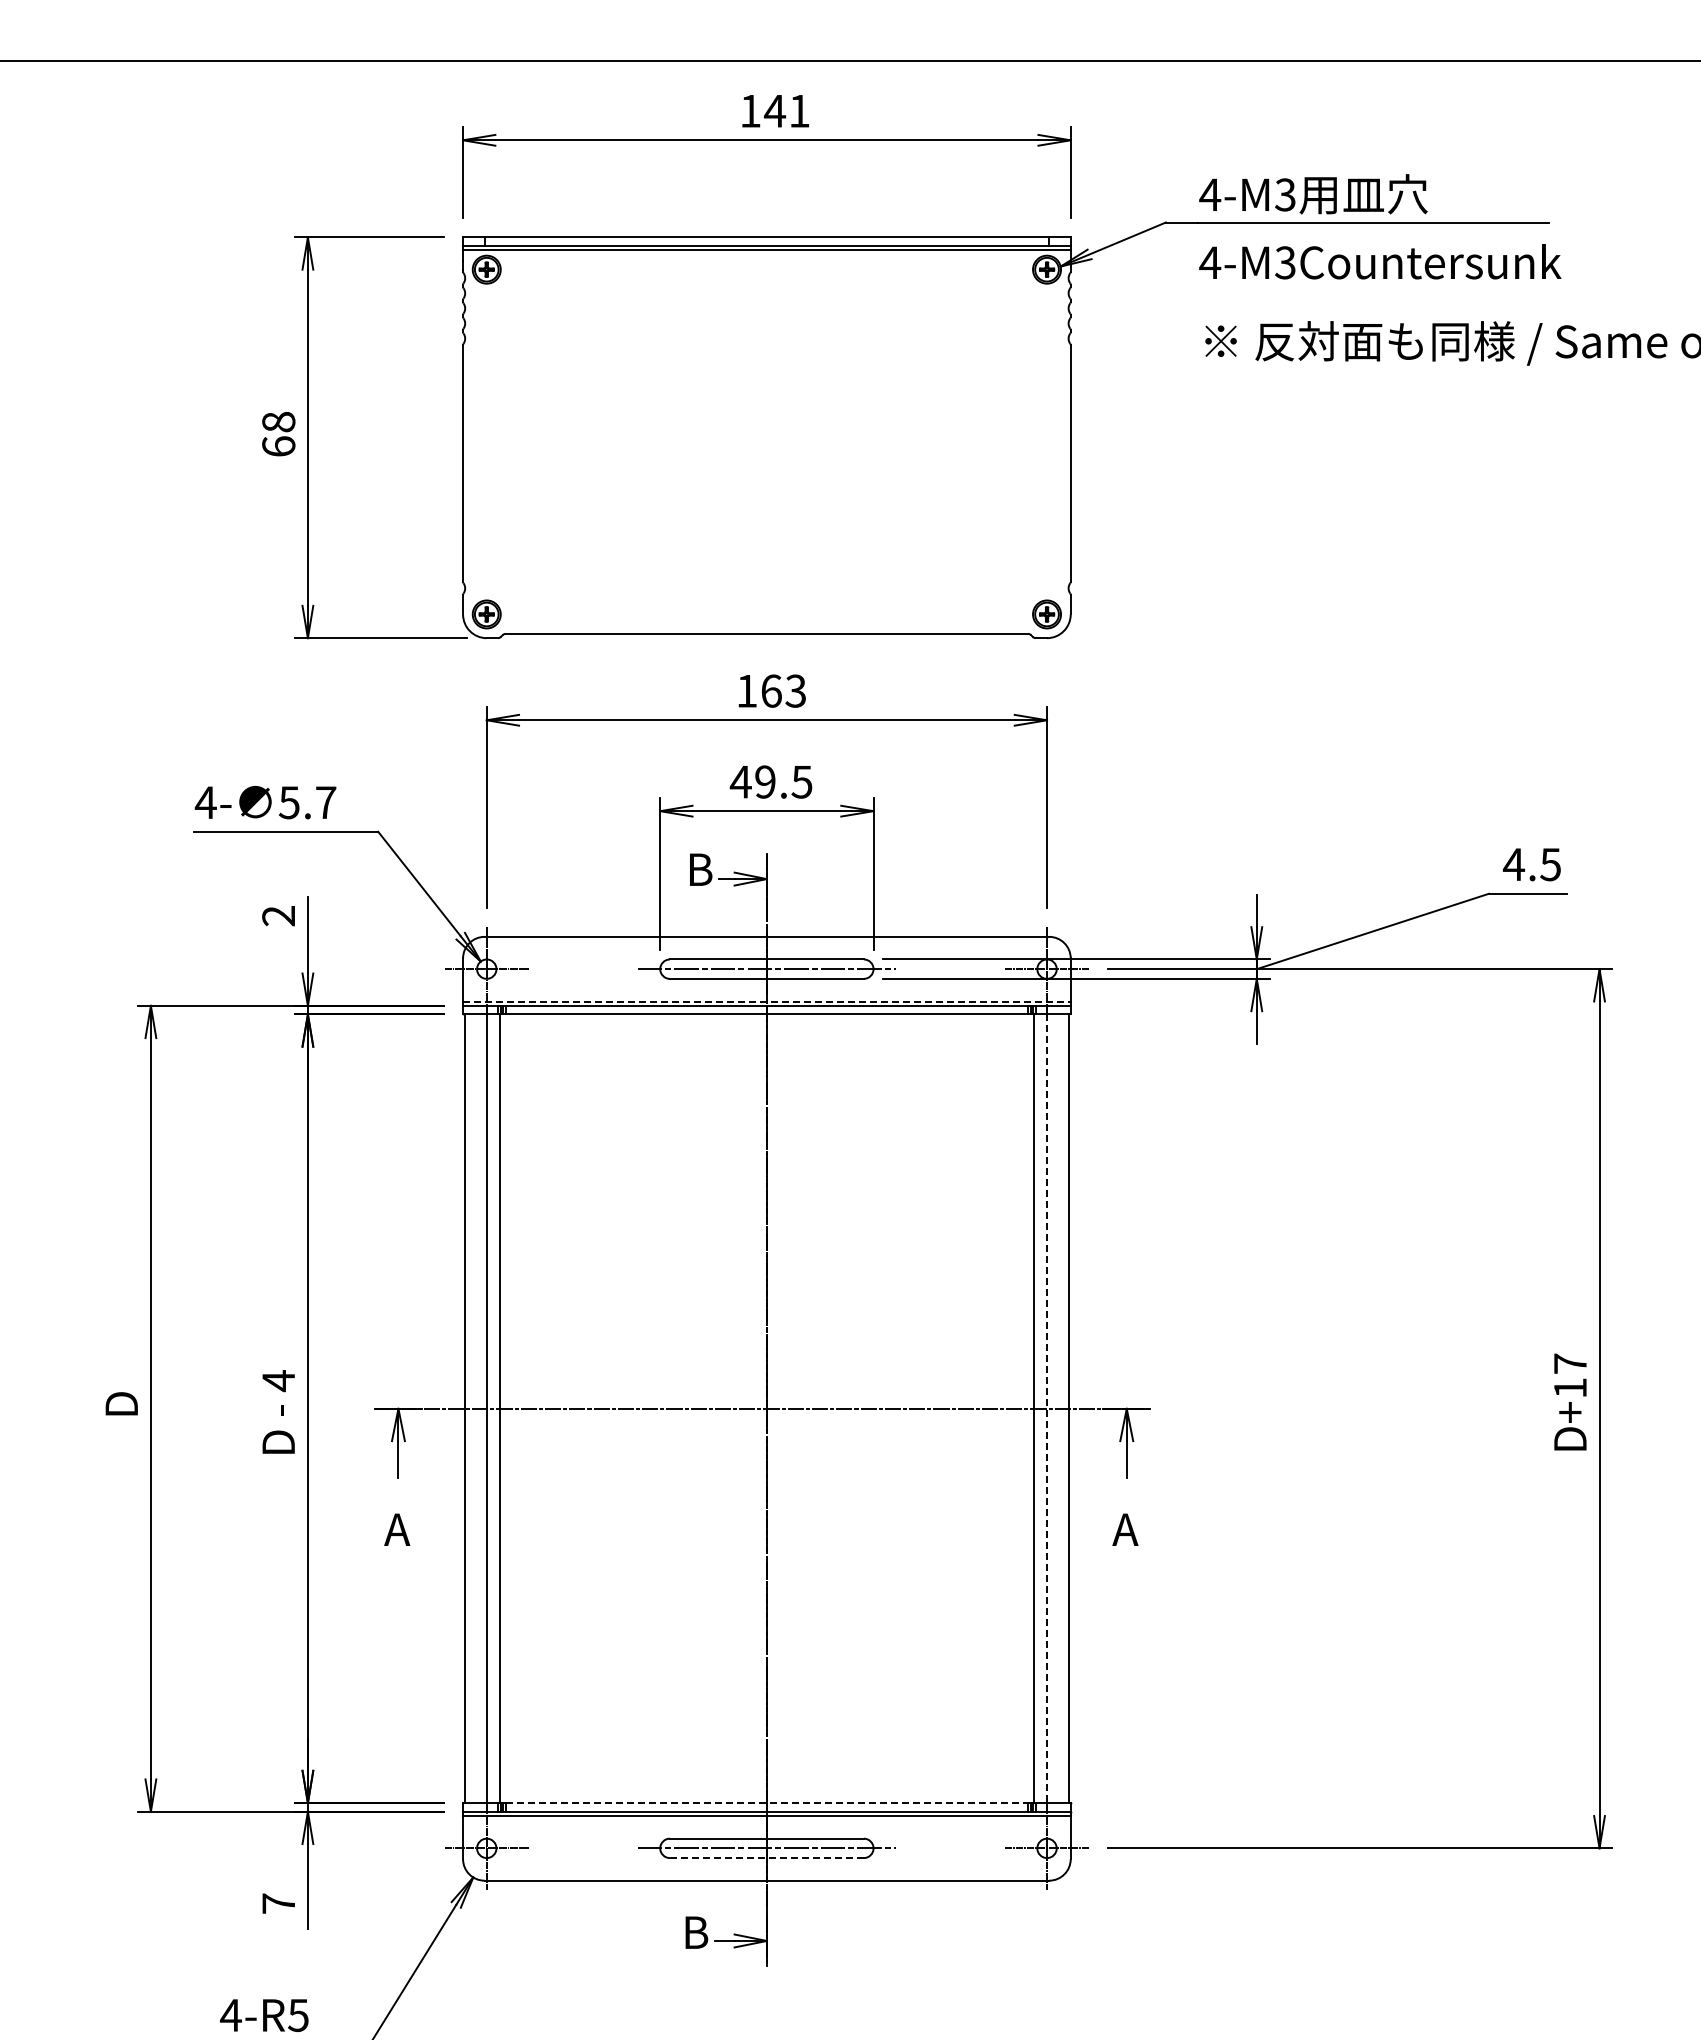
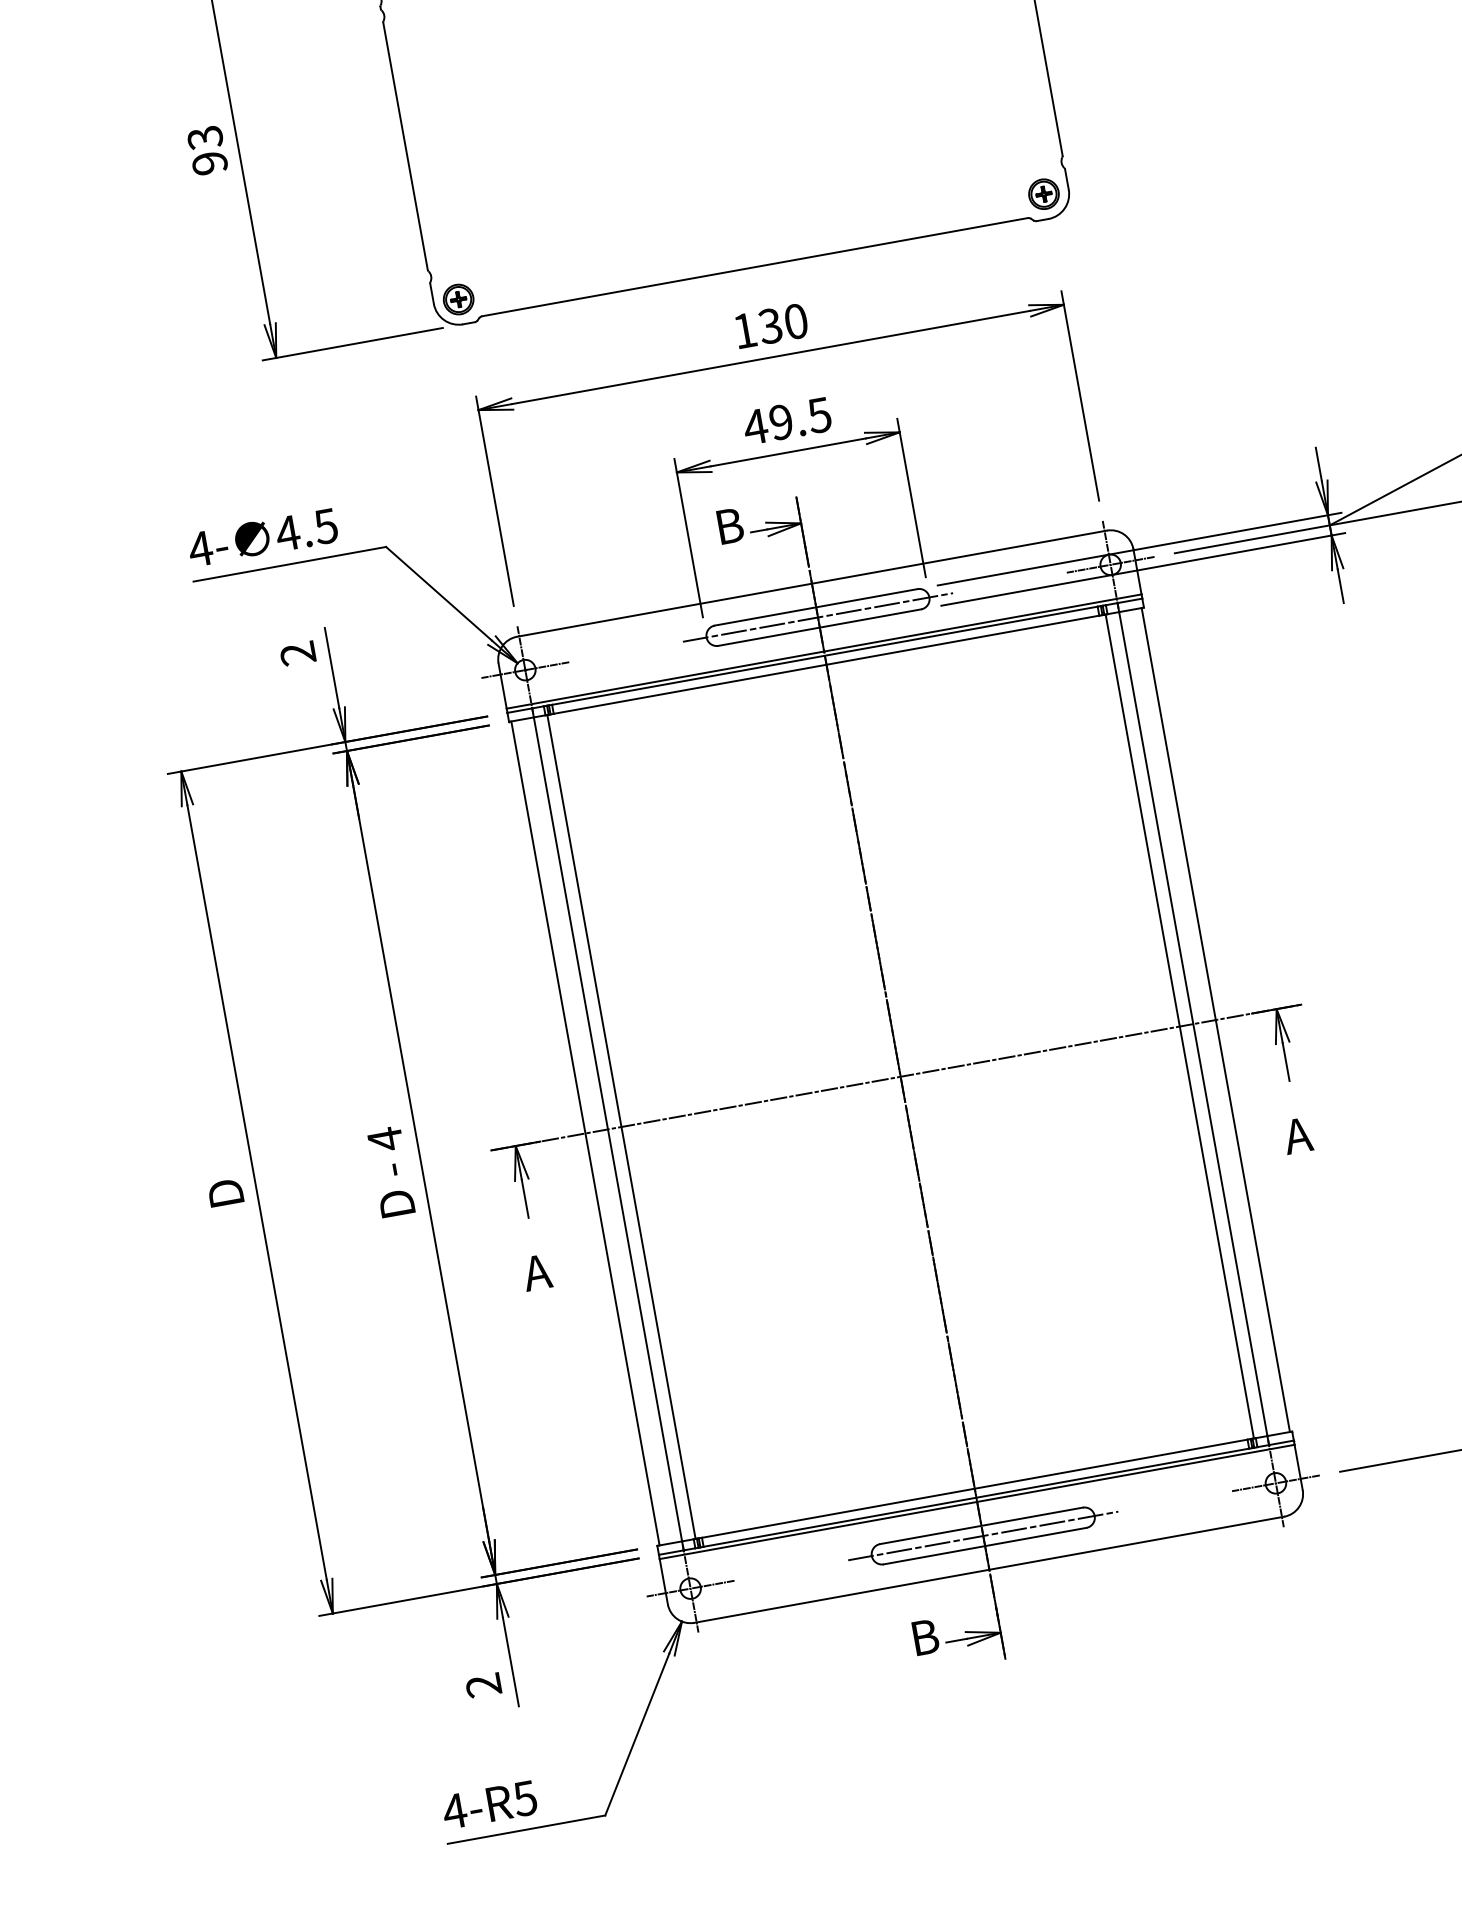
text: (278, 434) -> (207, 150), 68 -> 93
text: (783, 690) -> (782, 323), 163 -> 130
text: (307, 802) -> (306, 529), 5.7 -> 4.5
line: (766, 1001) -> (823, 651), dashed -> solid
line: (1047, 1409) -> (1193, 1024), dashed -> solid
line: (767, 1803) -> (975, 1489), dashed -> solid
line: (766, 1858) -> (984, 1546), dashed -> solid
text: (278, 1903) -> (483, 1685), 7 -> 2

